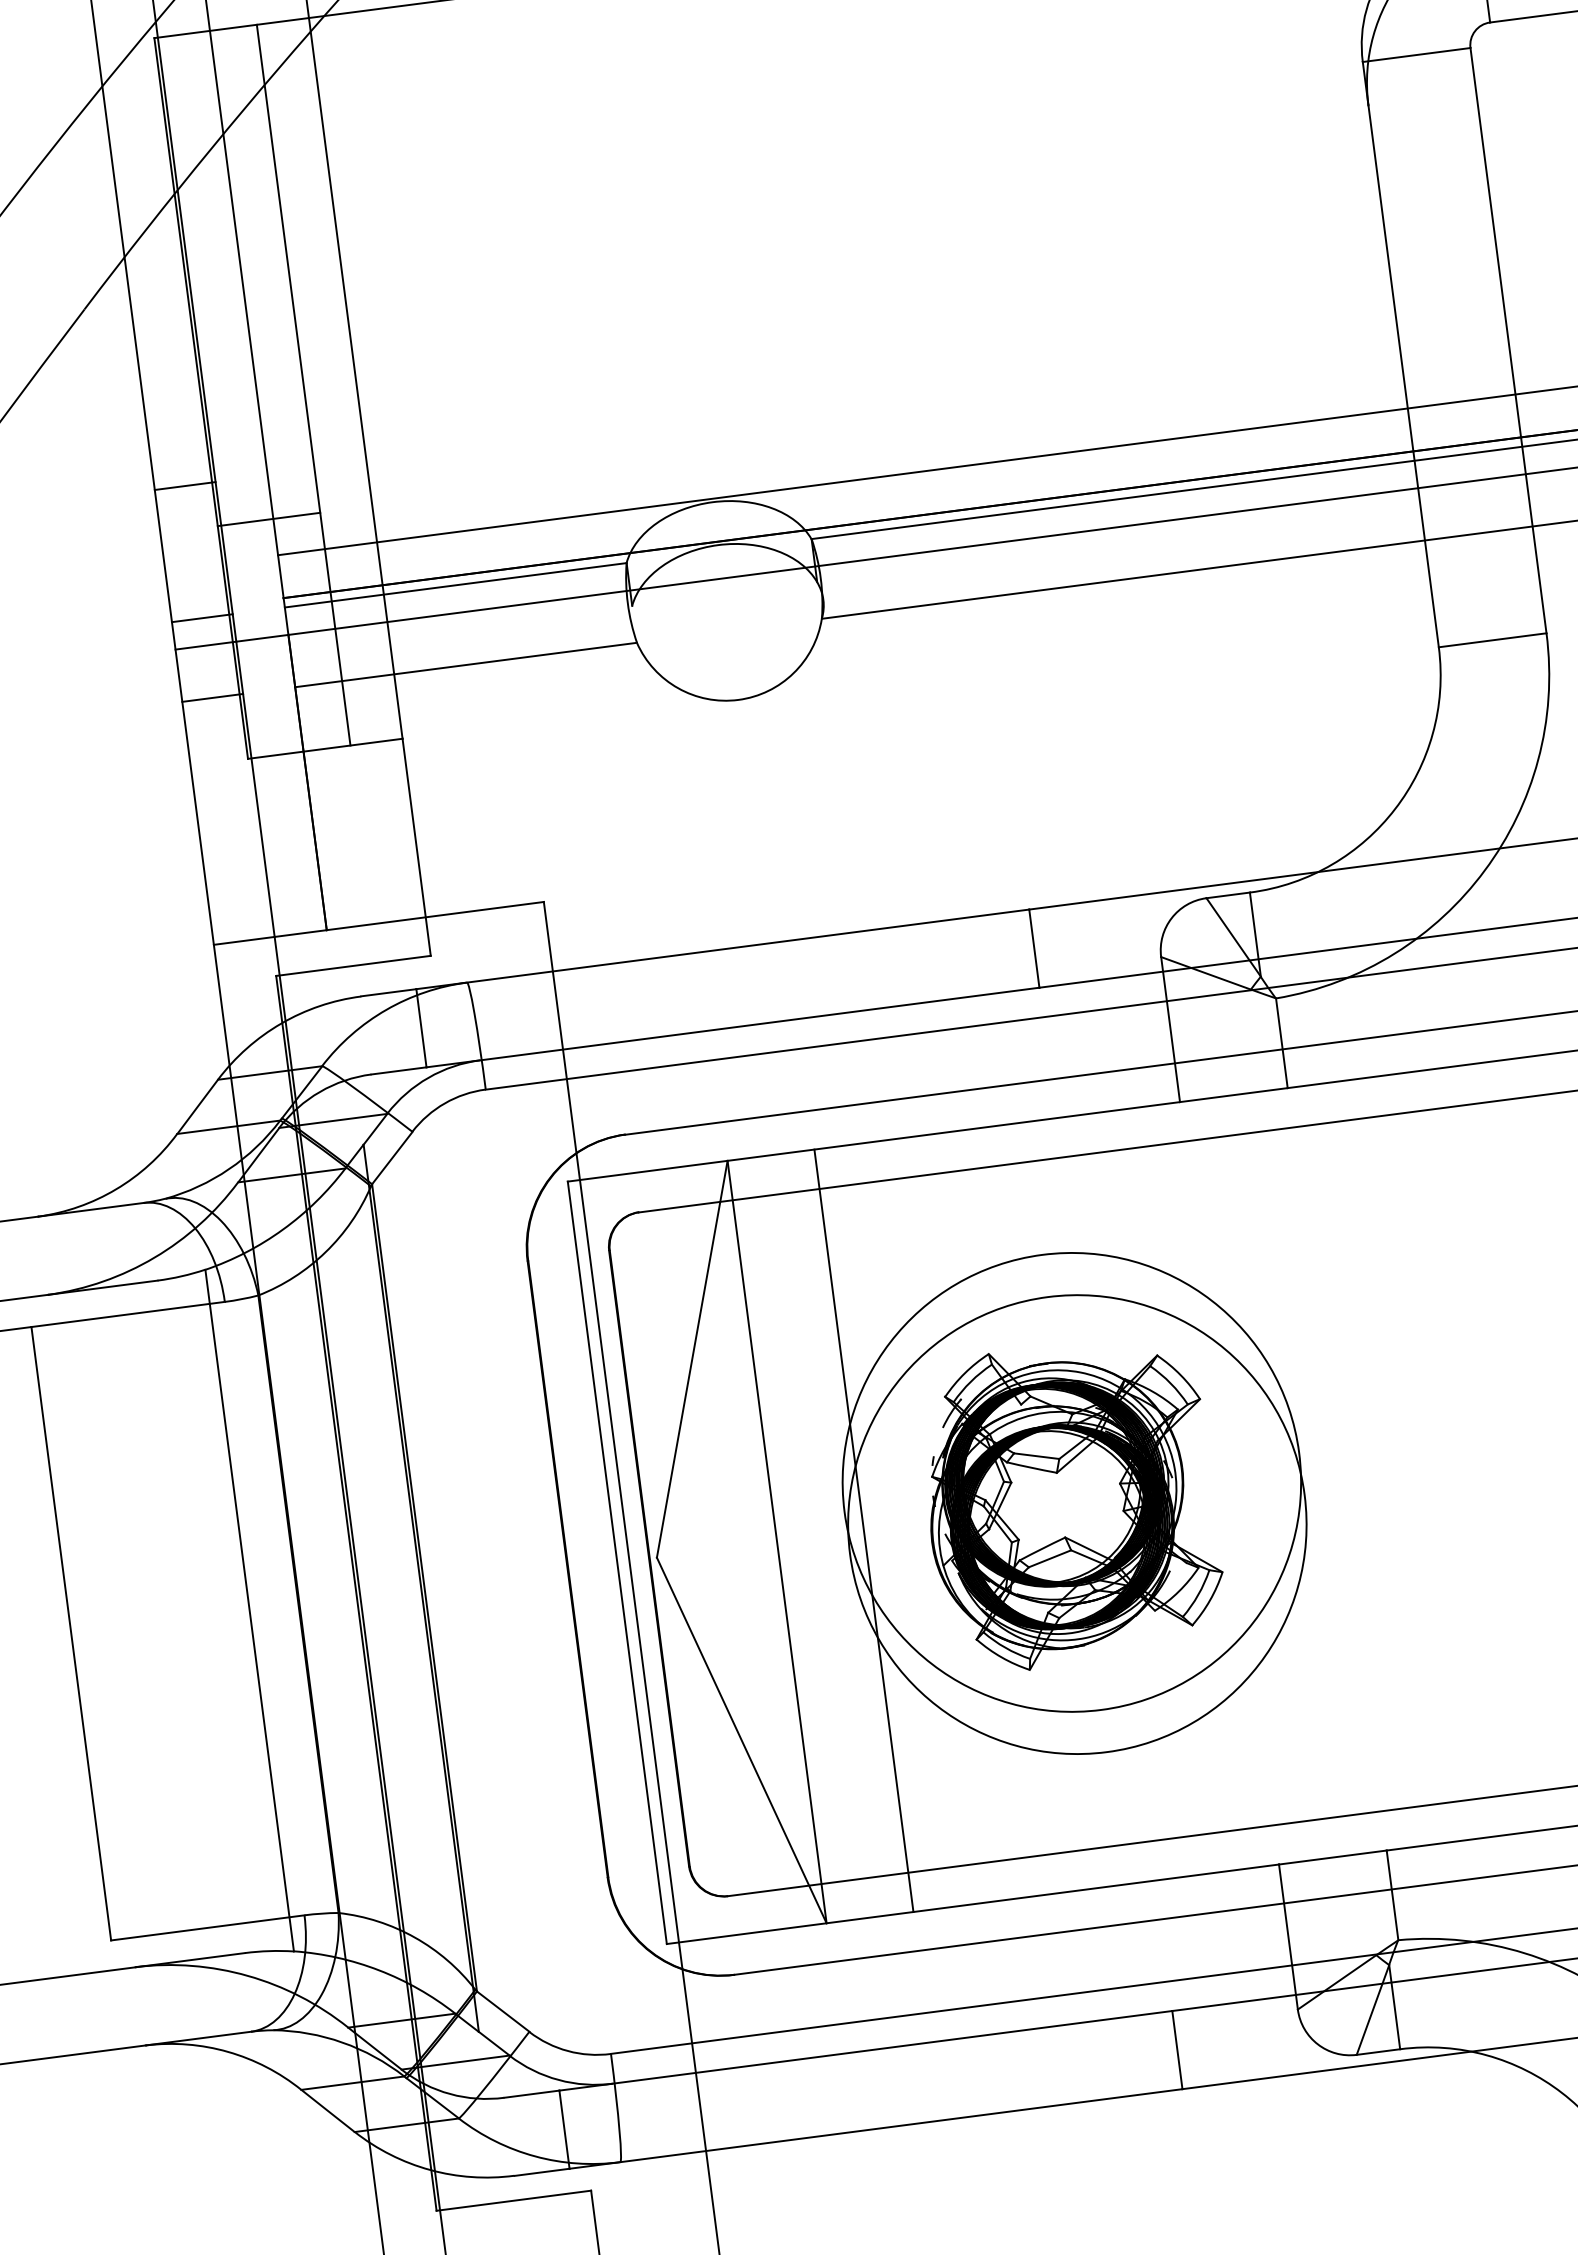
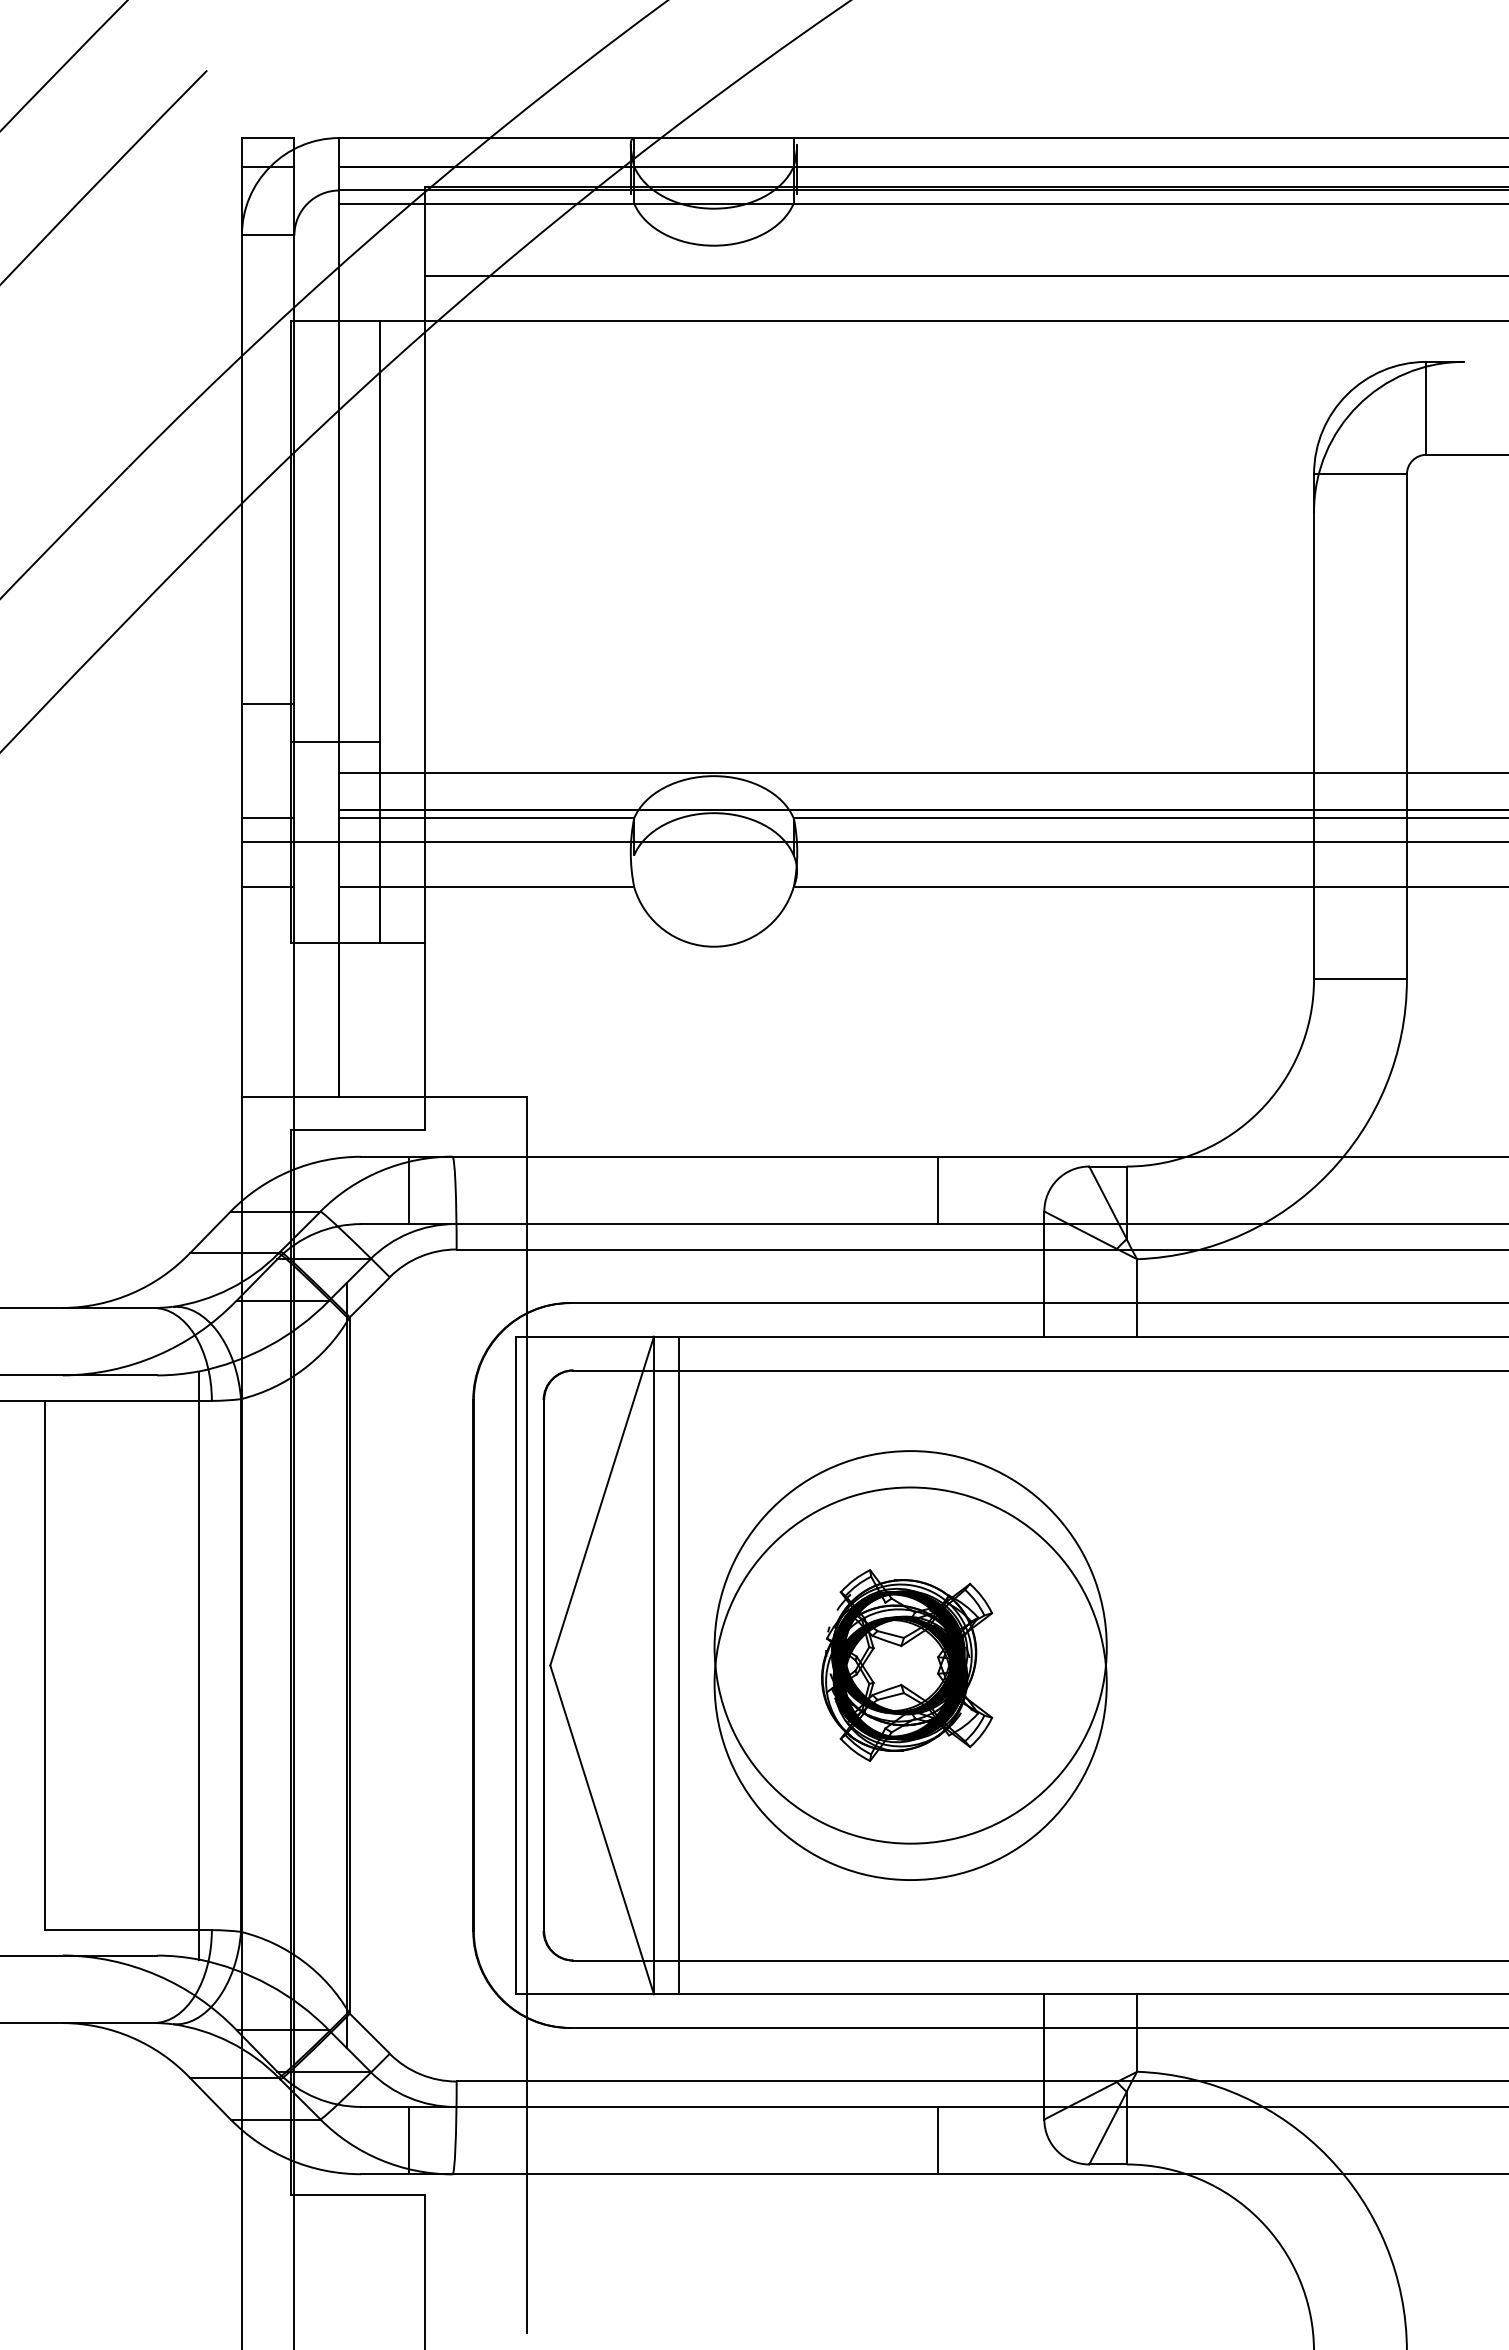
part: (1069, 1504) -> (906, 1665), size x0.7
line: (863, 1530) -> (678, 1665), moved

